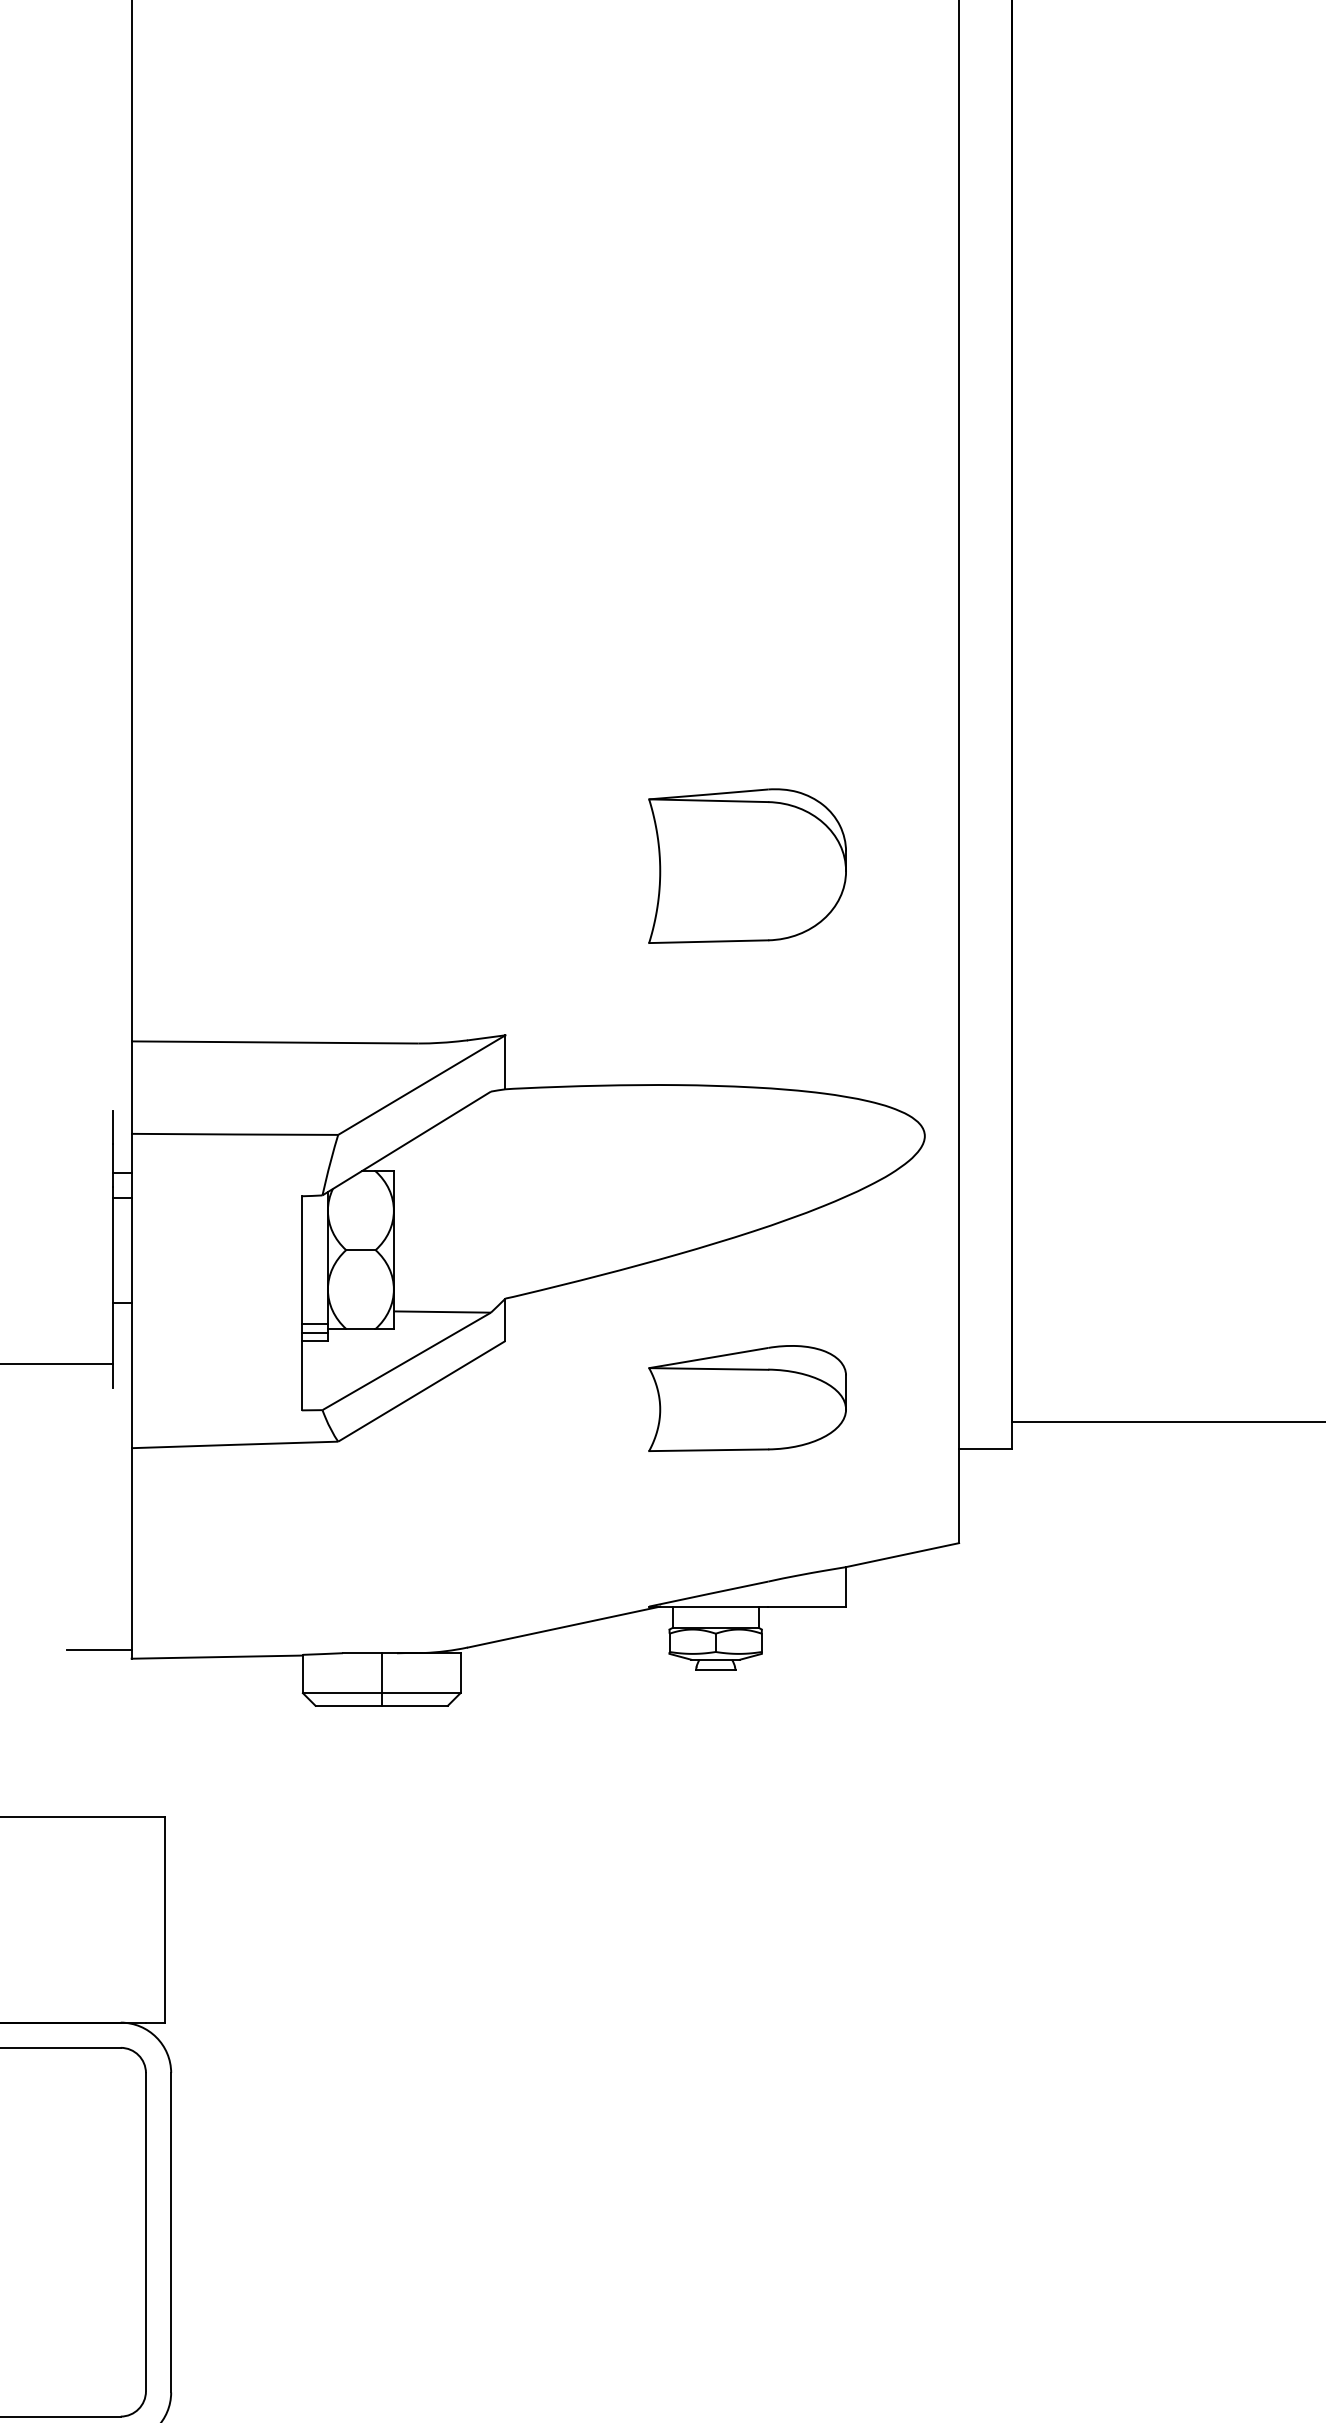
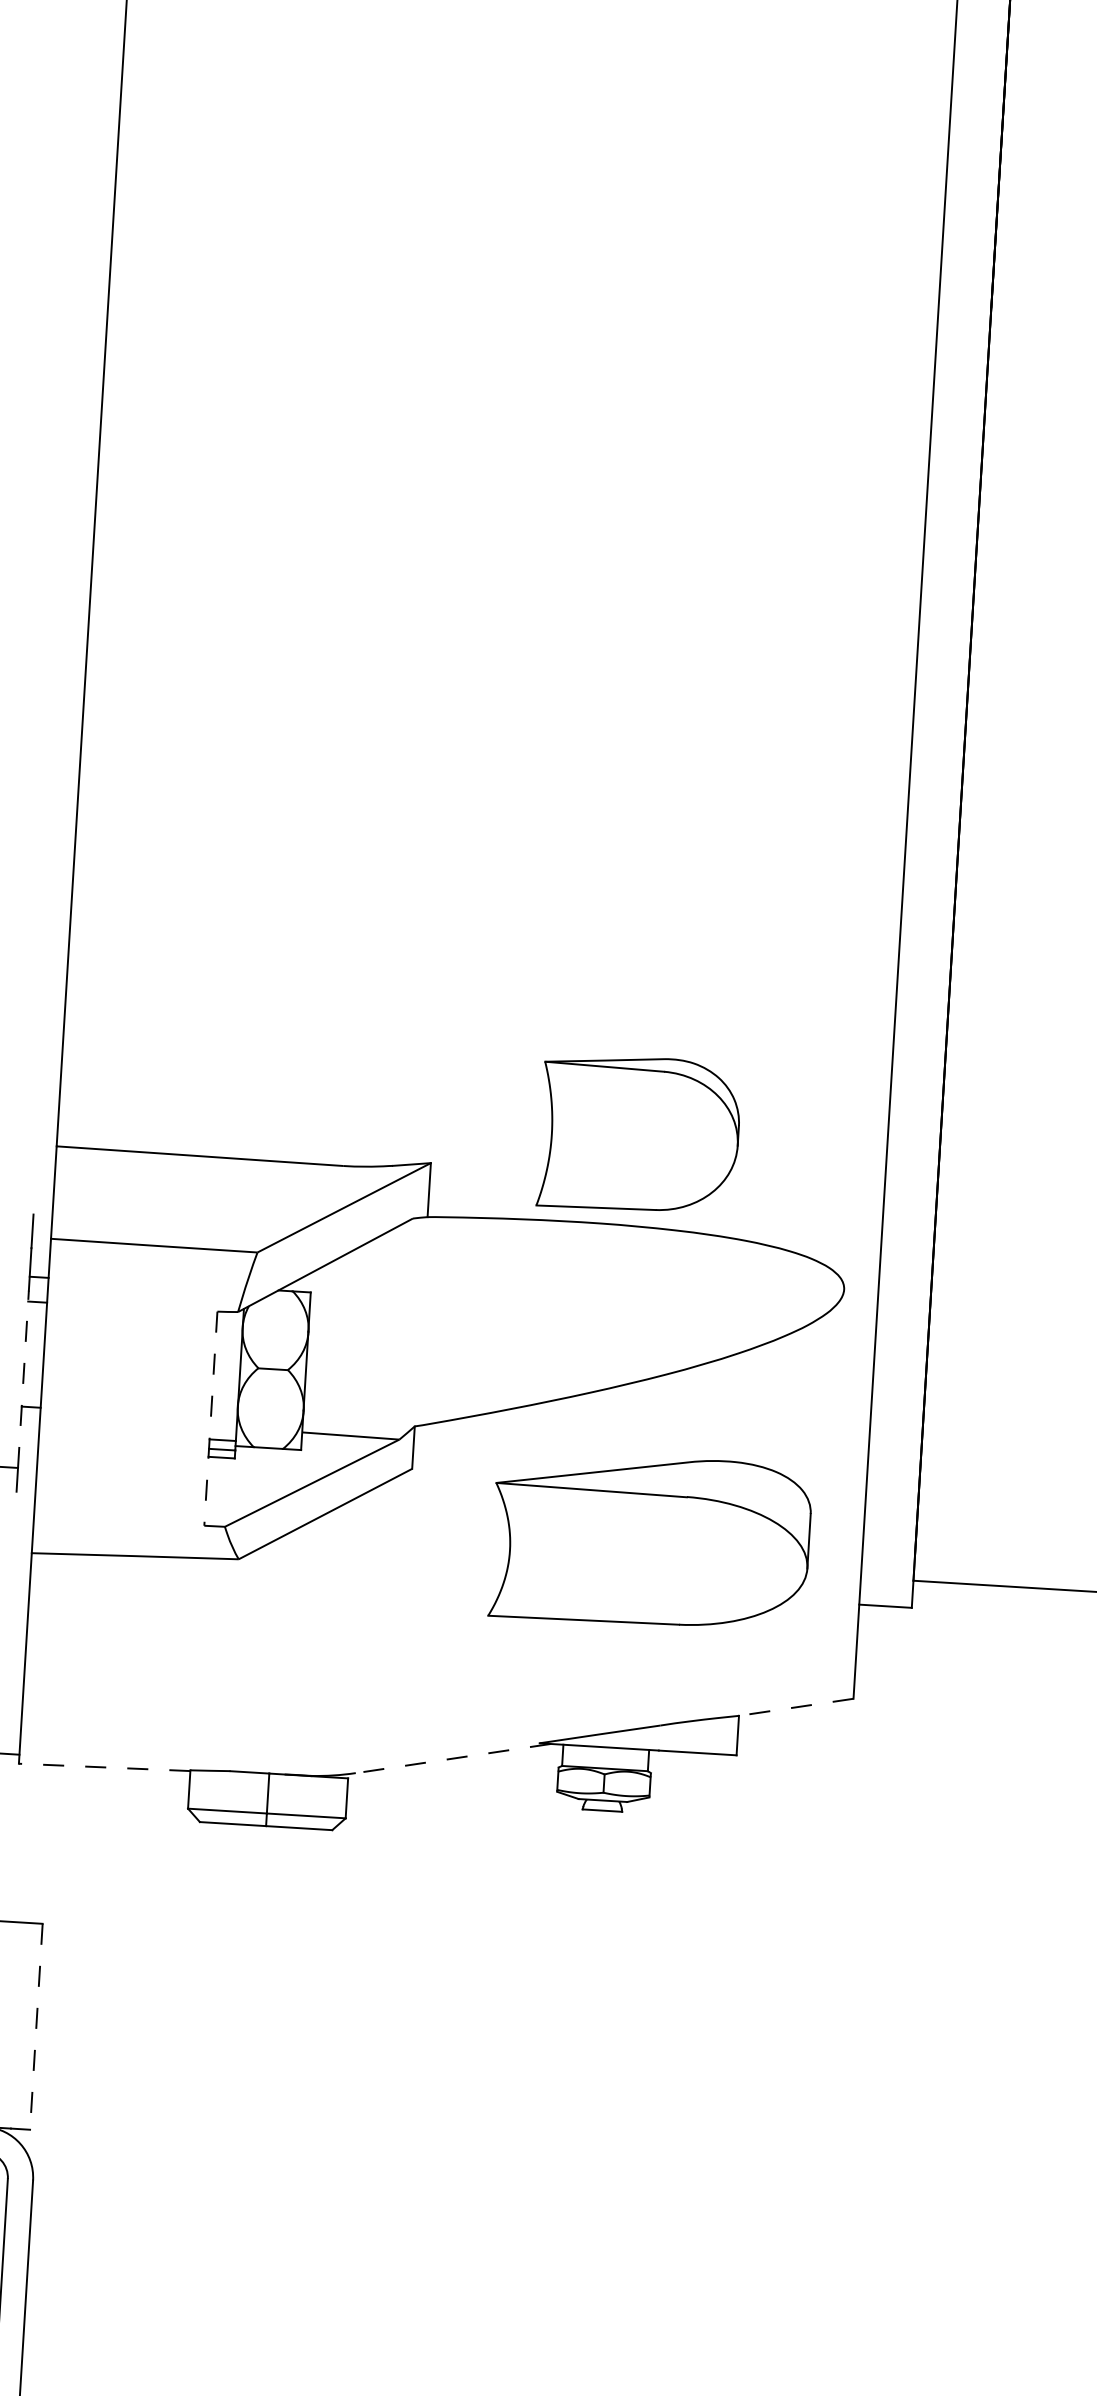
part: (747, 865) -> (639, 1133), moved
line: (112, 1275) -> (23, 1379), solid -> dashed
line: (301, 1303) -> (210, 1418), solid -> dashed
part: (747, 1398) -> (650, 1541), size x1.6
line: (902, 1555) -> (796, 1707), solid -> dashed
line: (563, 1627) -> (452, 1758), solid -> dashed
line: (217, 1657) -> (104, 1767), solid -> dashed
line: (165, 1919) -> (36, 2026), solid -> dashed

